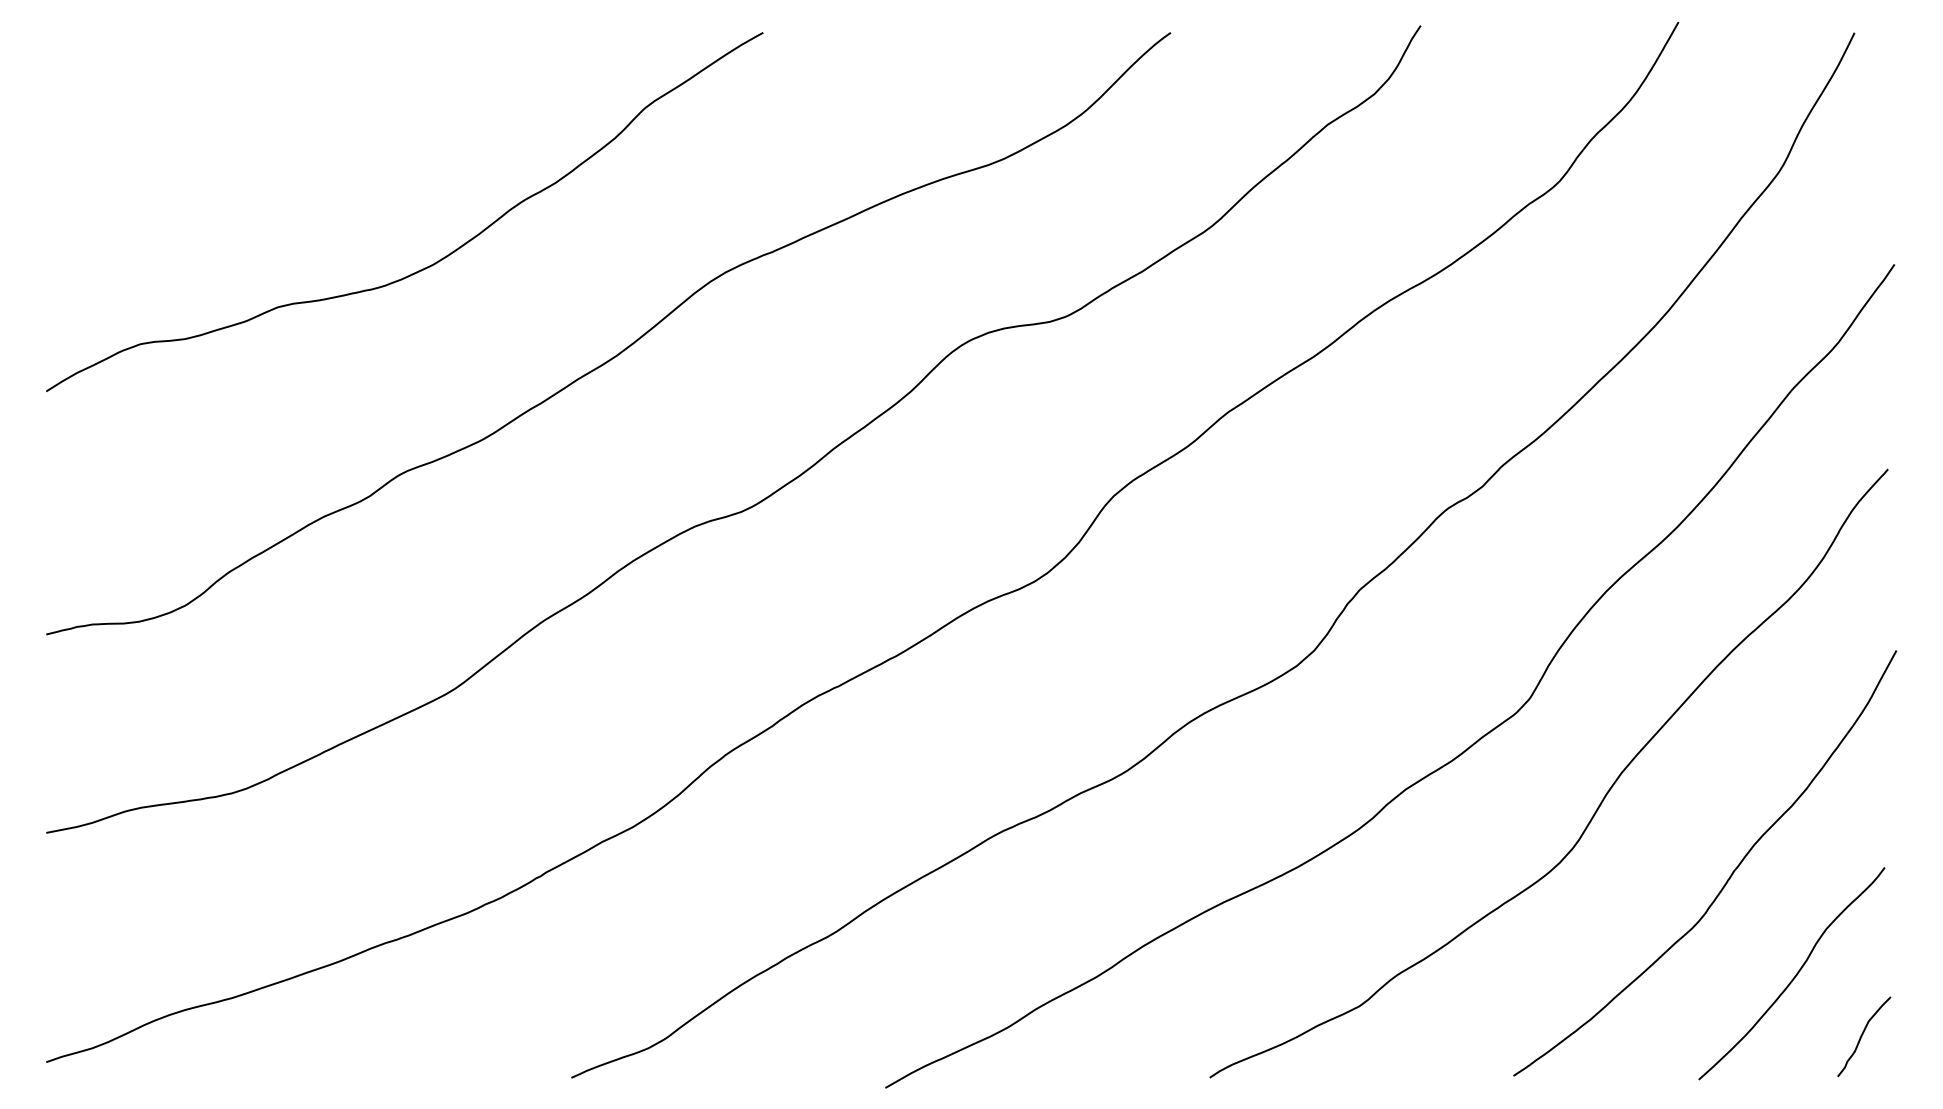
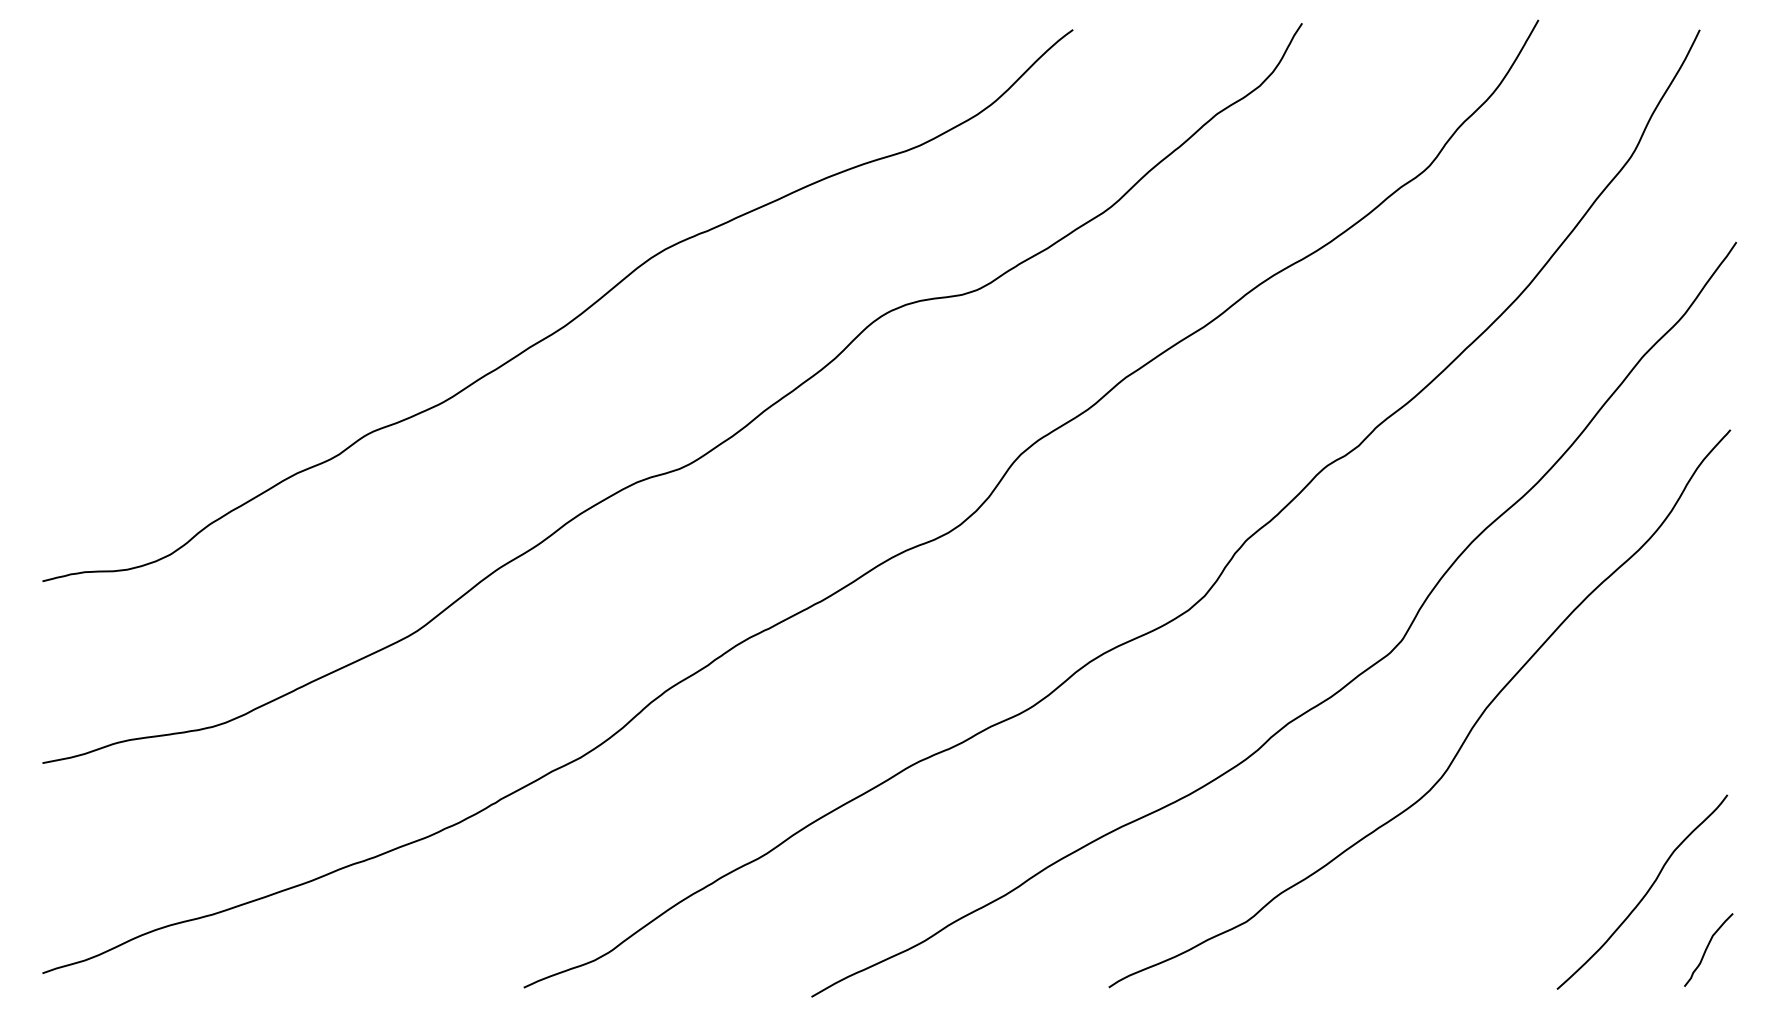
curve: (430, 264) -> (394, 242), removed
curve: (1726, 880) -> (1582, 806), removed

